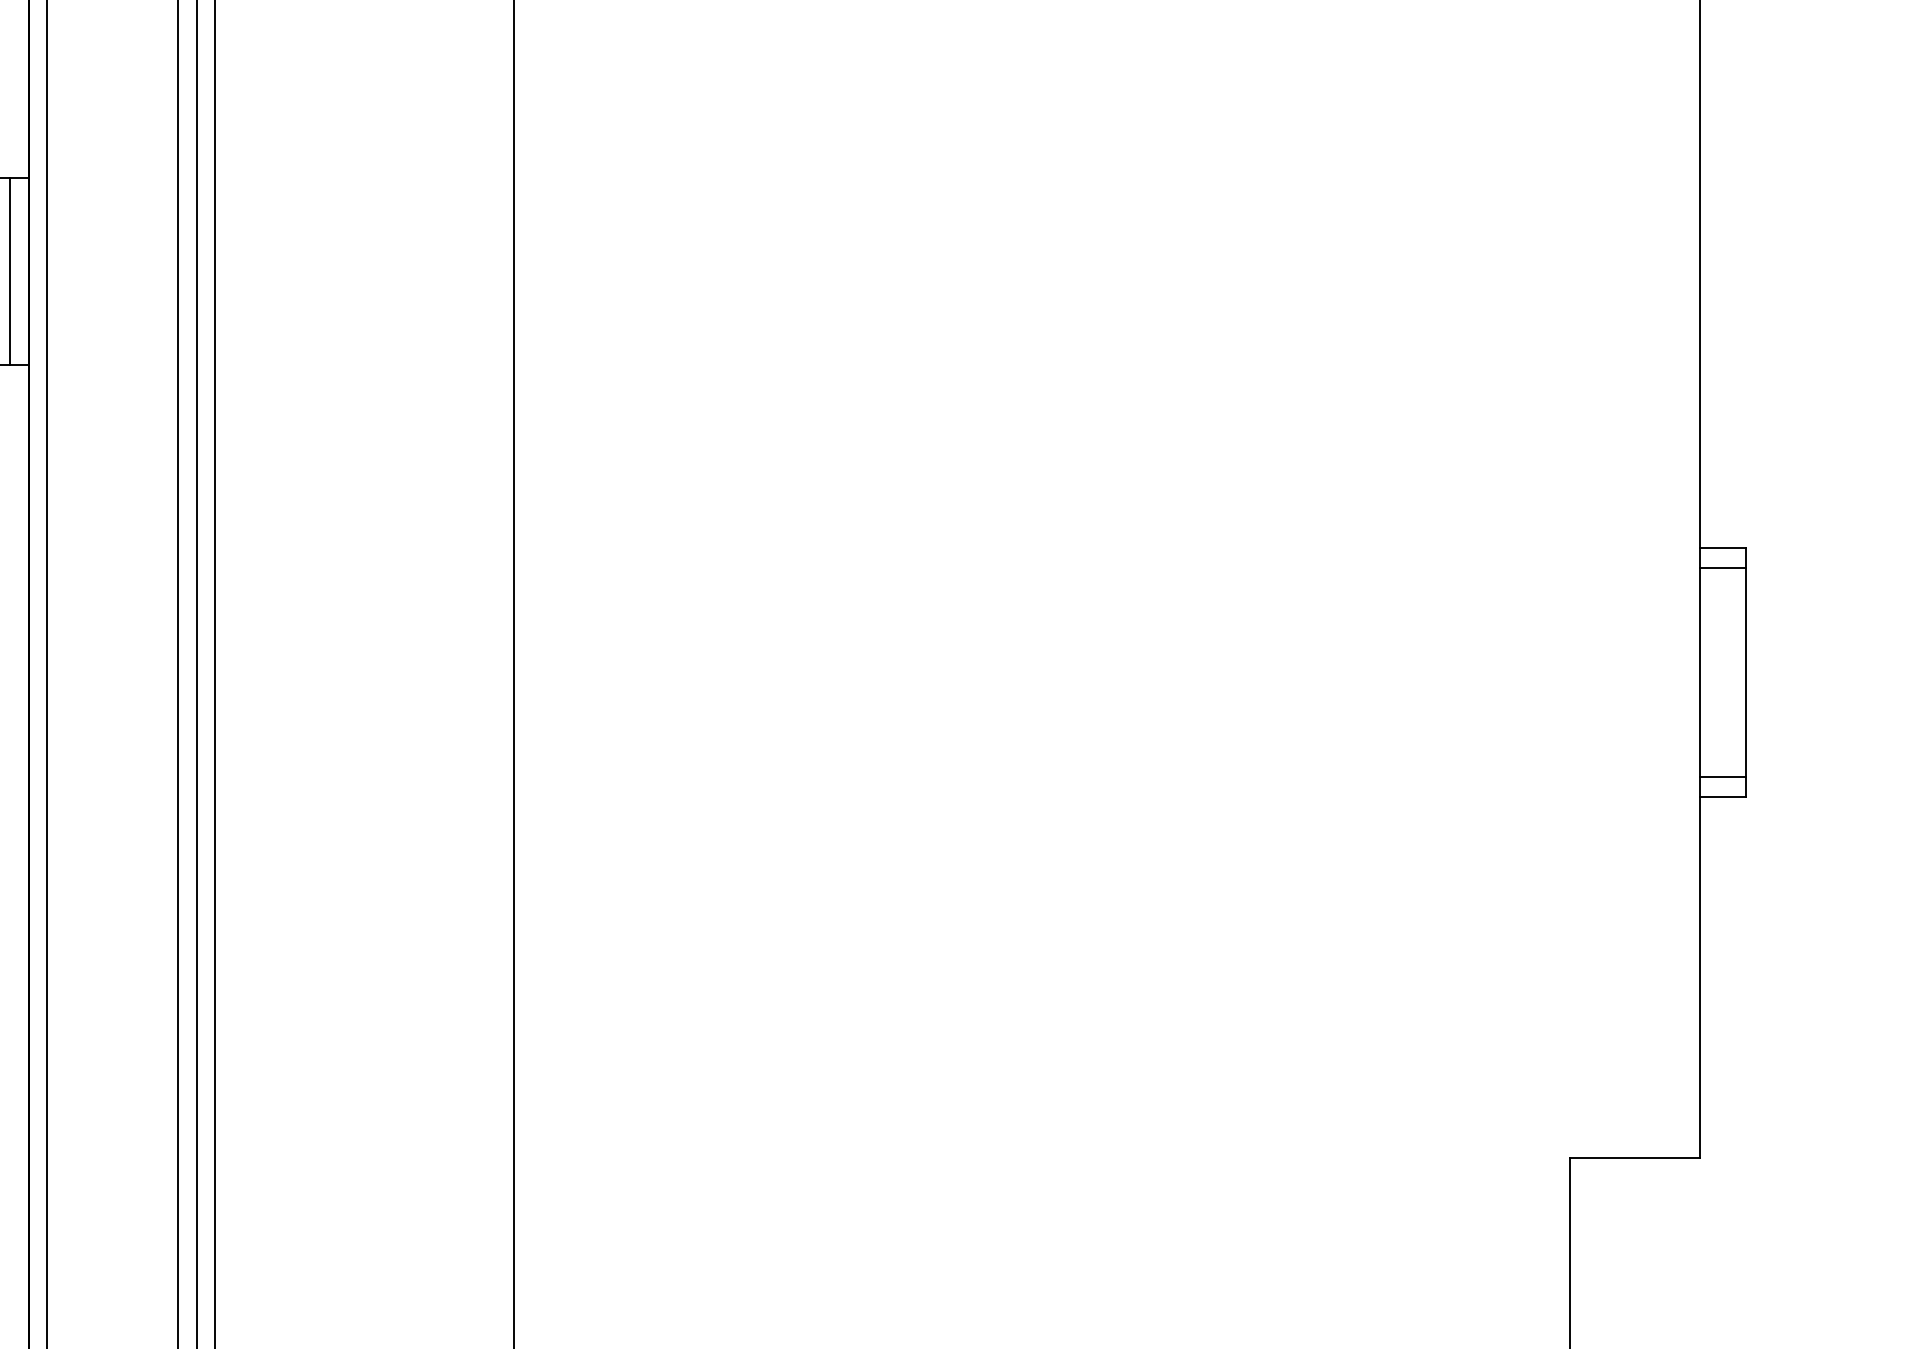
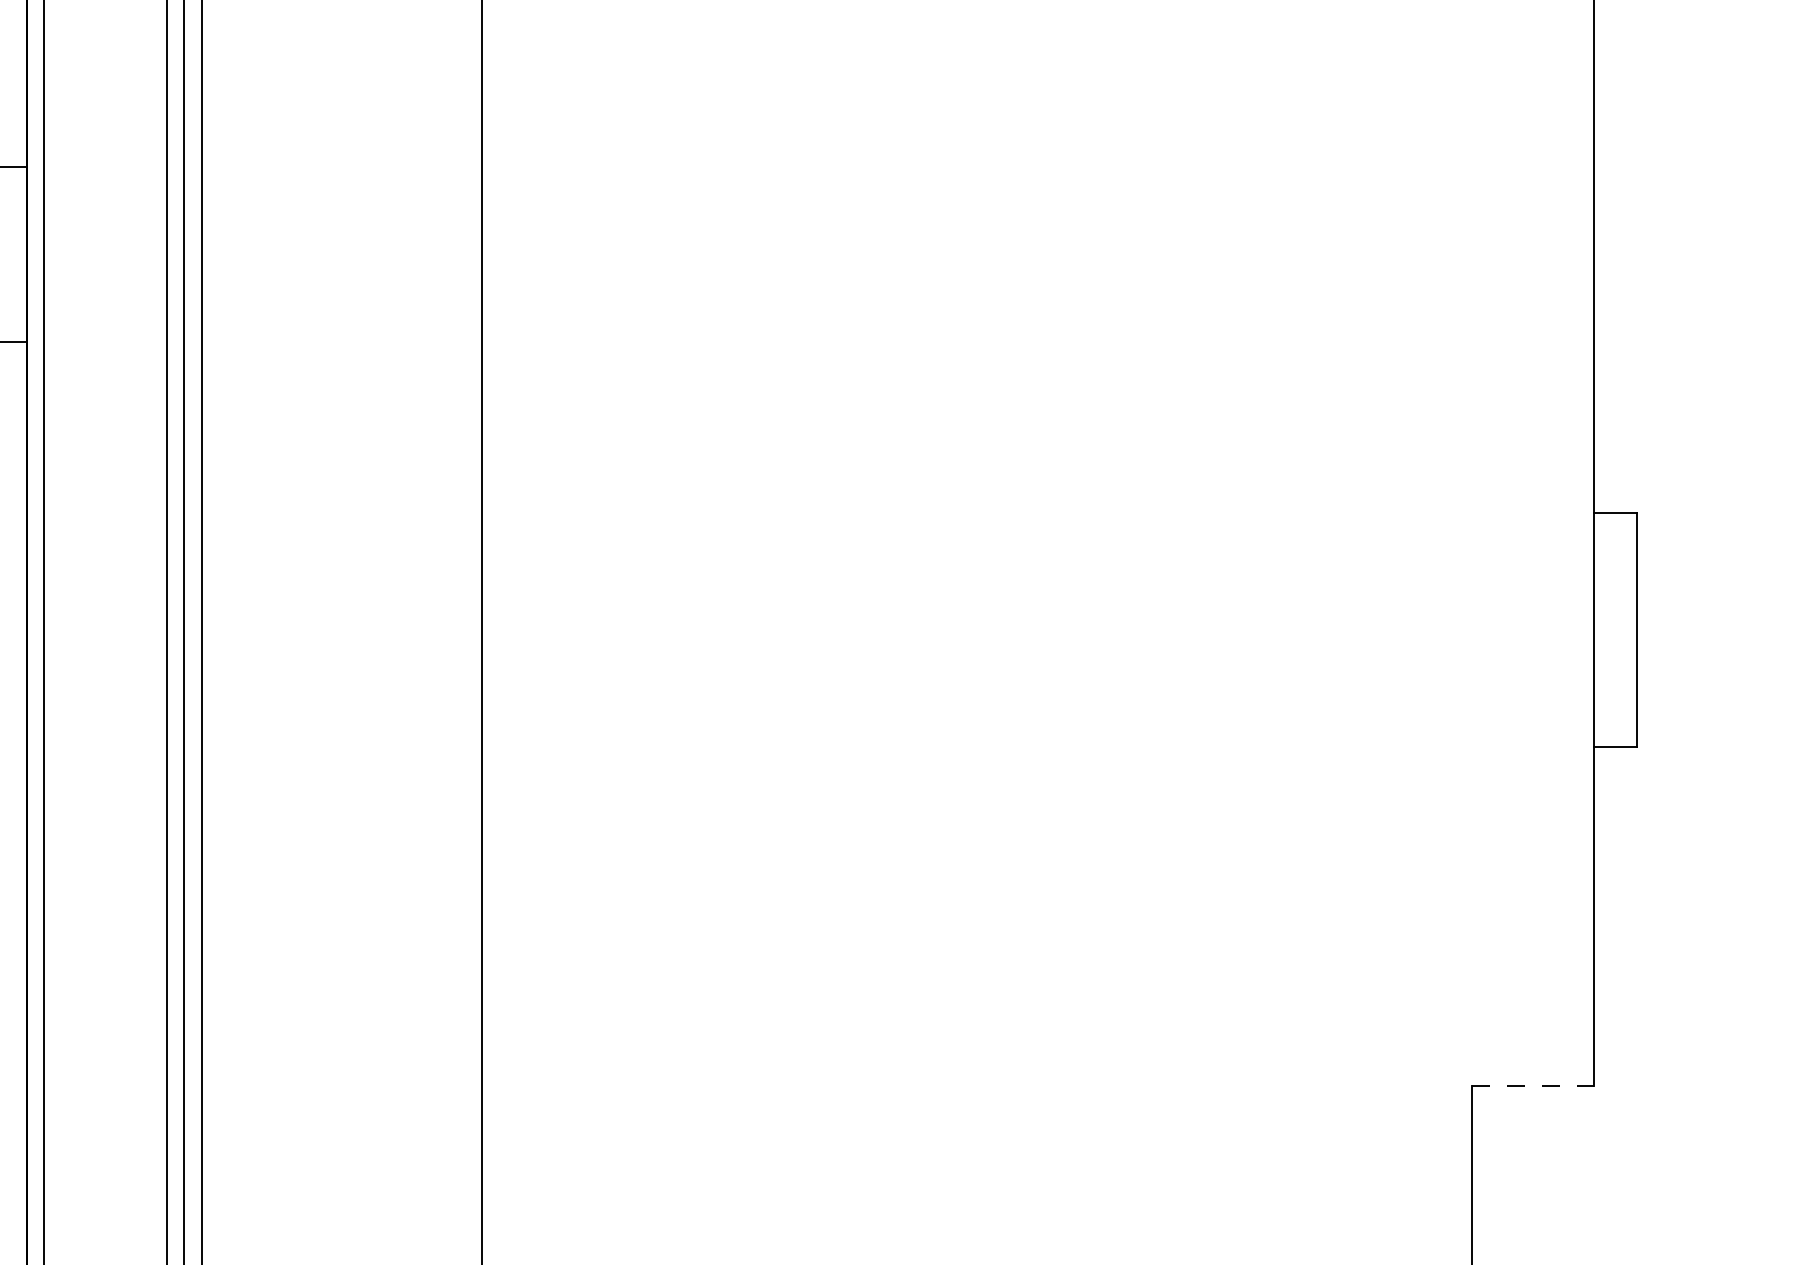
line: (10, 271) -> (9, 254), removed
line: (1722, 567) -> (1615, 532), removed
line: (1722, 776) -> (1615, 728), removed
line: (1635, 1157) -> (1533, 1085), solid -> dashed

